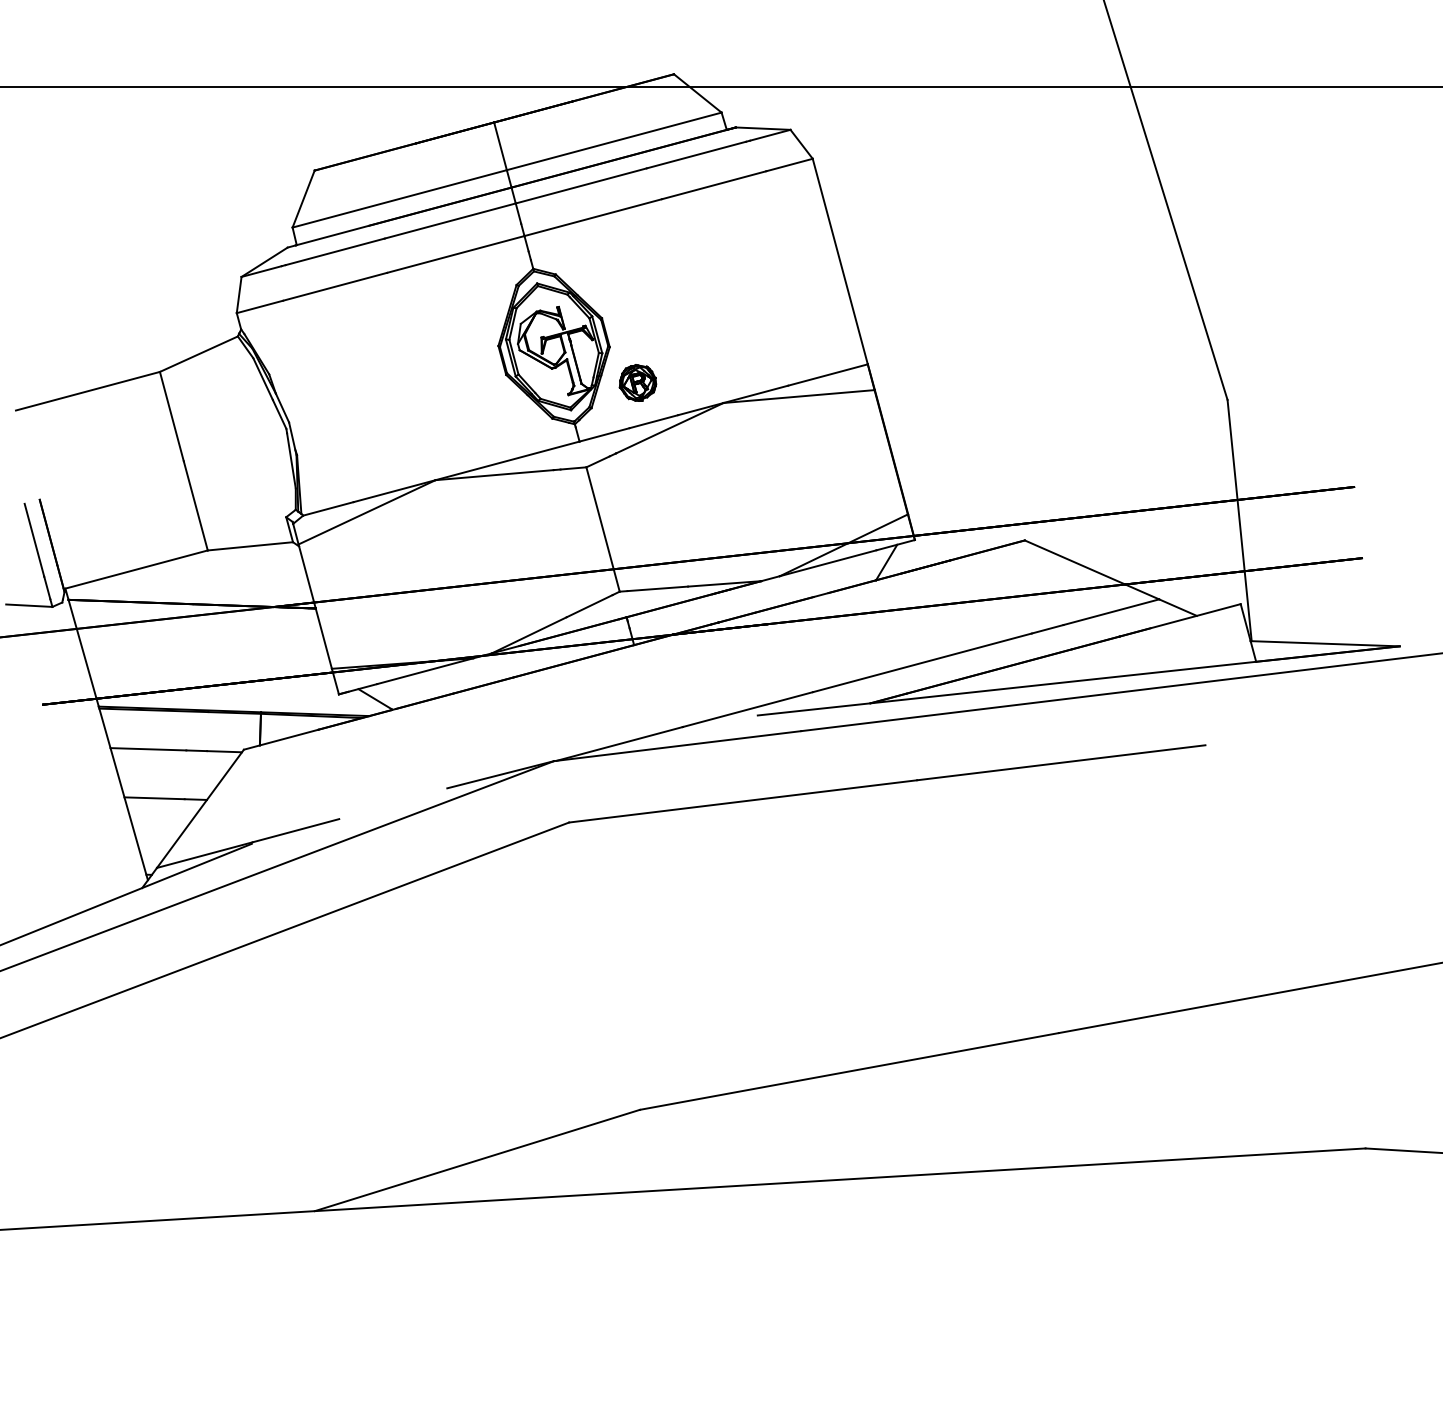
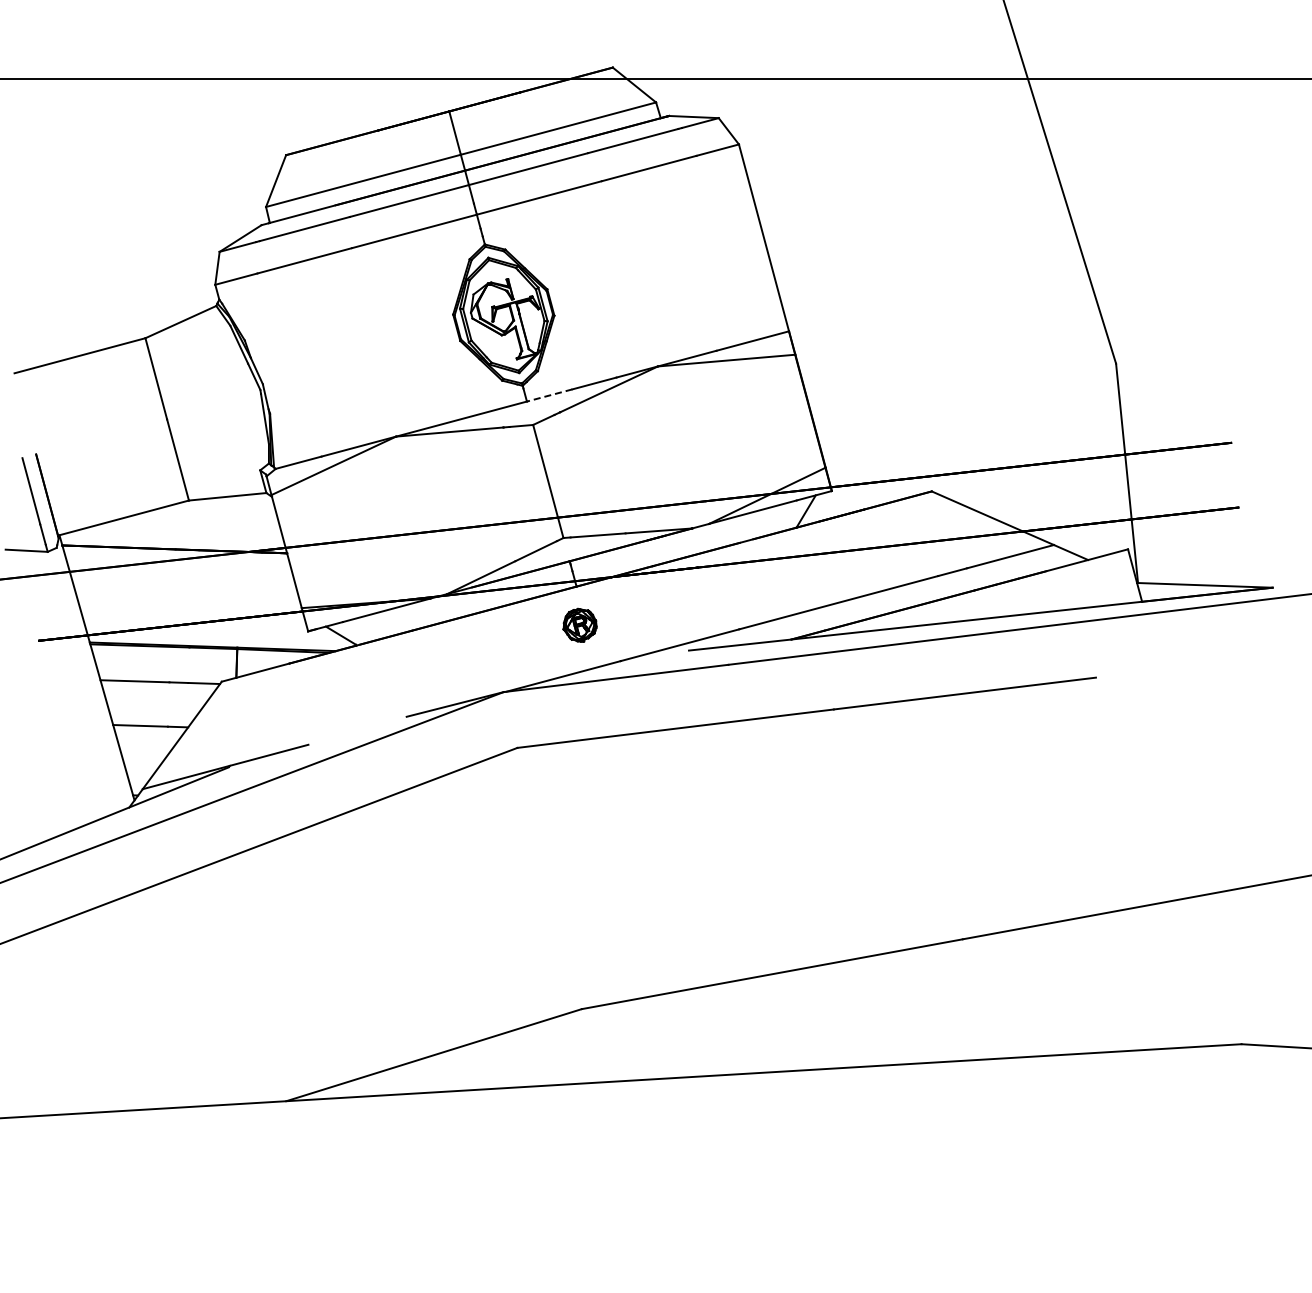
part: (637, 382) -> (579, 624), moved
line: (604, 434) -> (549, 395), solid -> dashed

